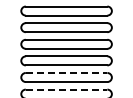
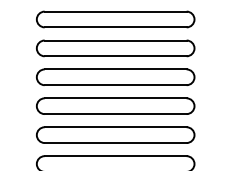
line: (66, 72) -> (115, 126), dashed -> solid
line: (66, 89) -> (115, 155), dashed -> solid

